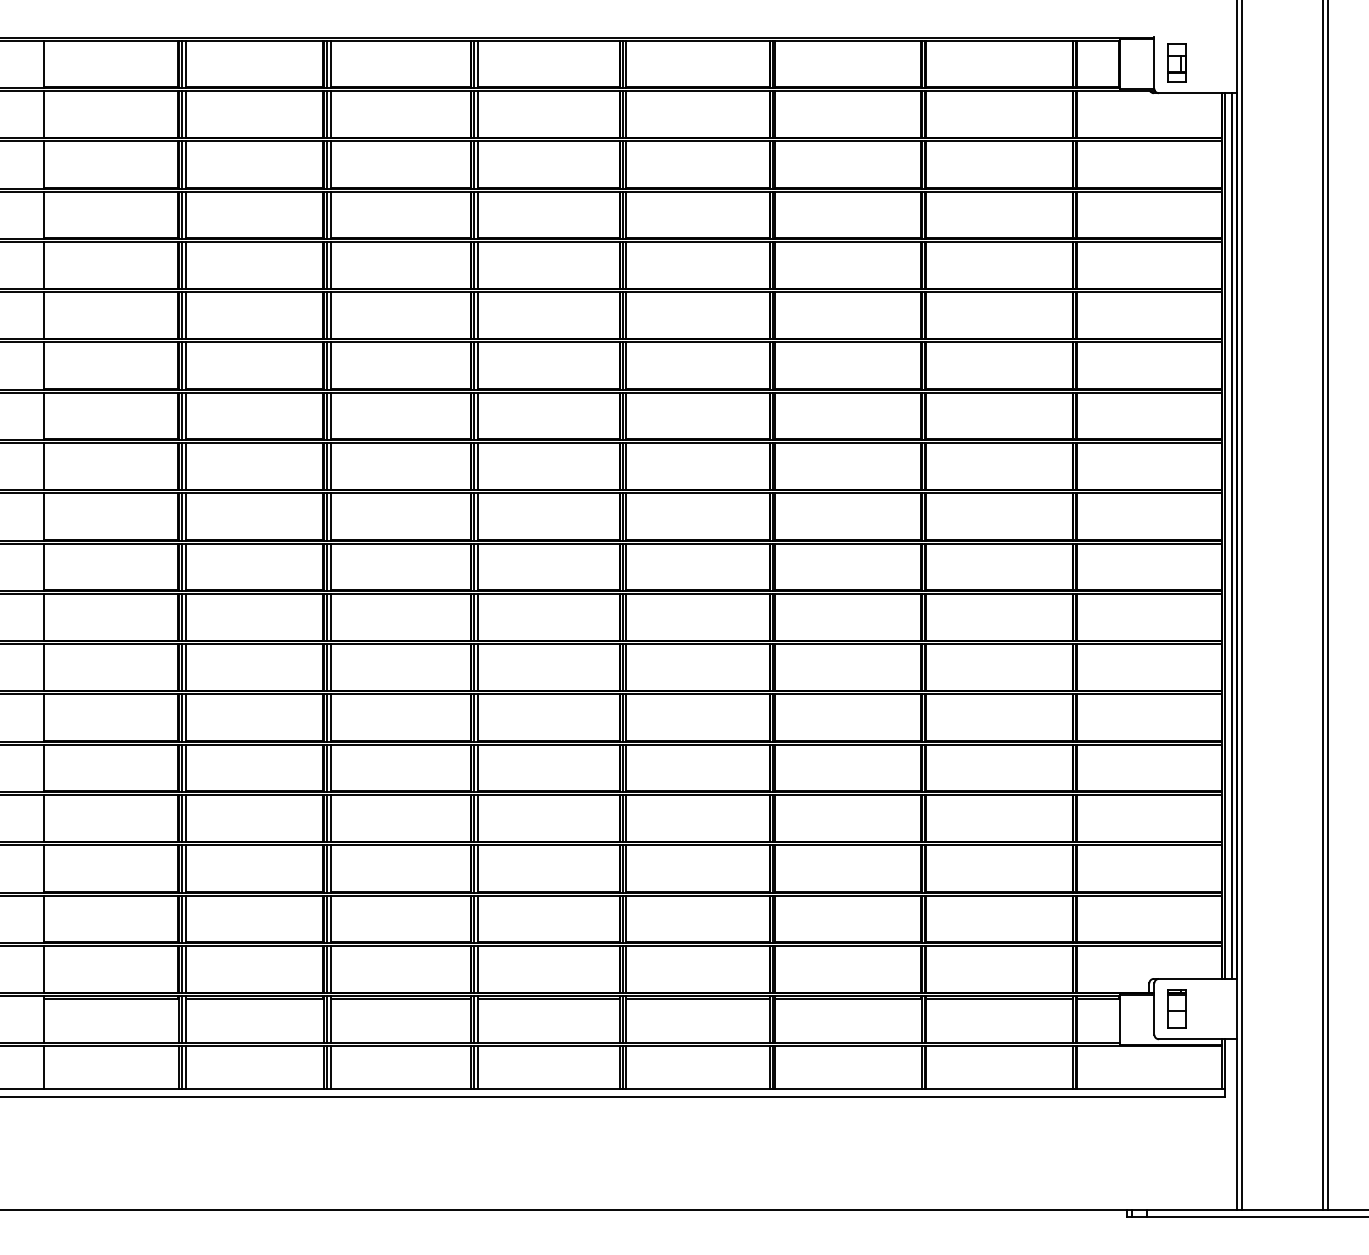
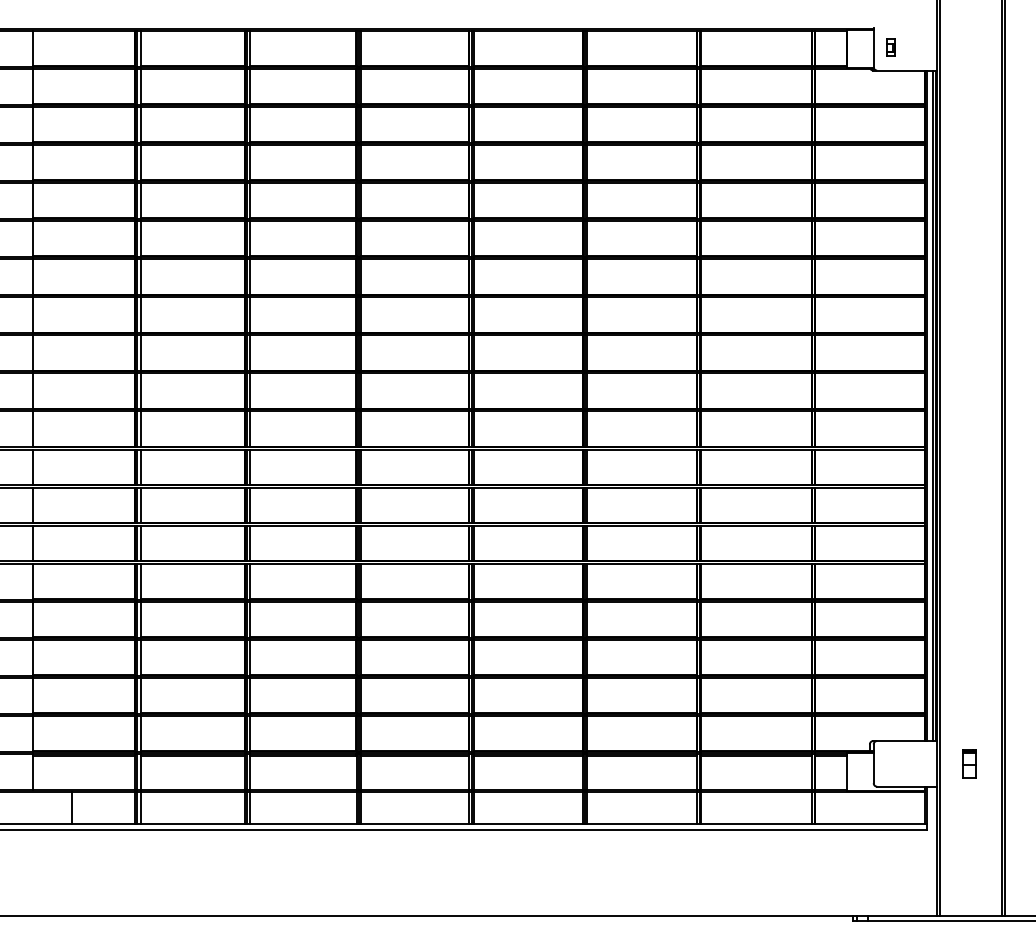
part: (1176, 62) -> (890, 47), size x0.6
part: (1176, 1008) -> (969, 763), moved
line: (43, 1067) -> (71, 808), moved

